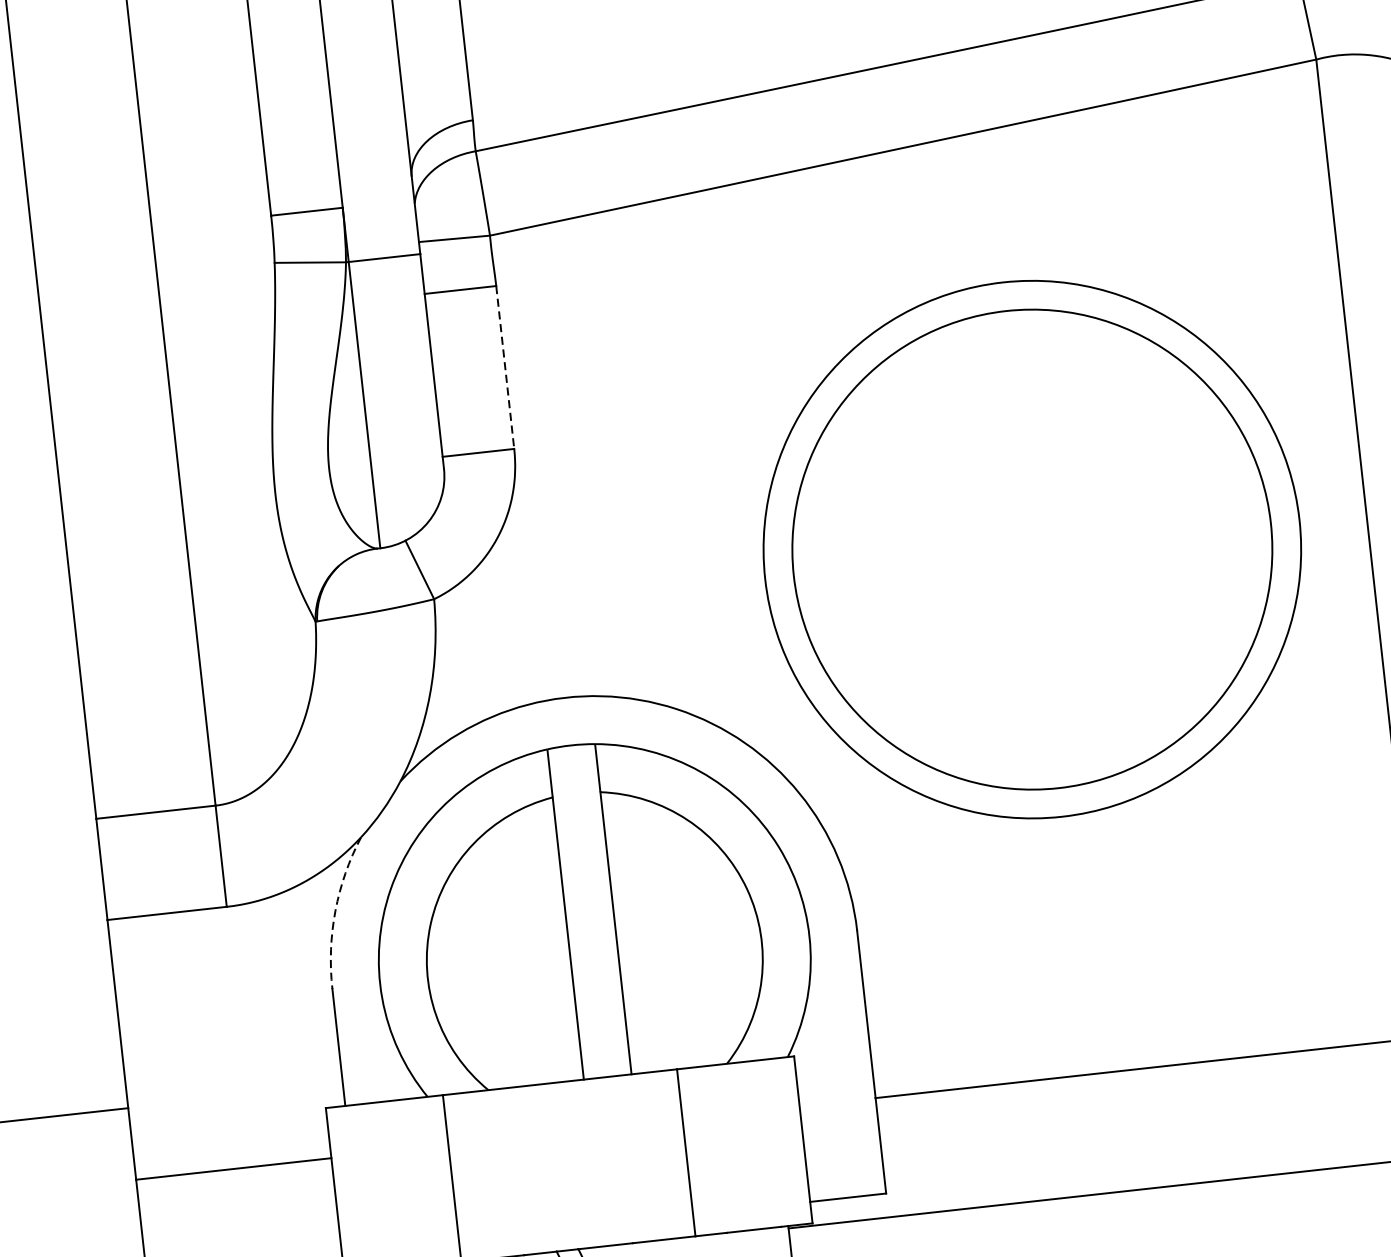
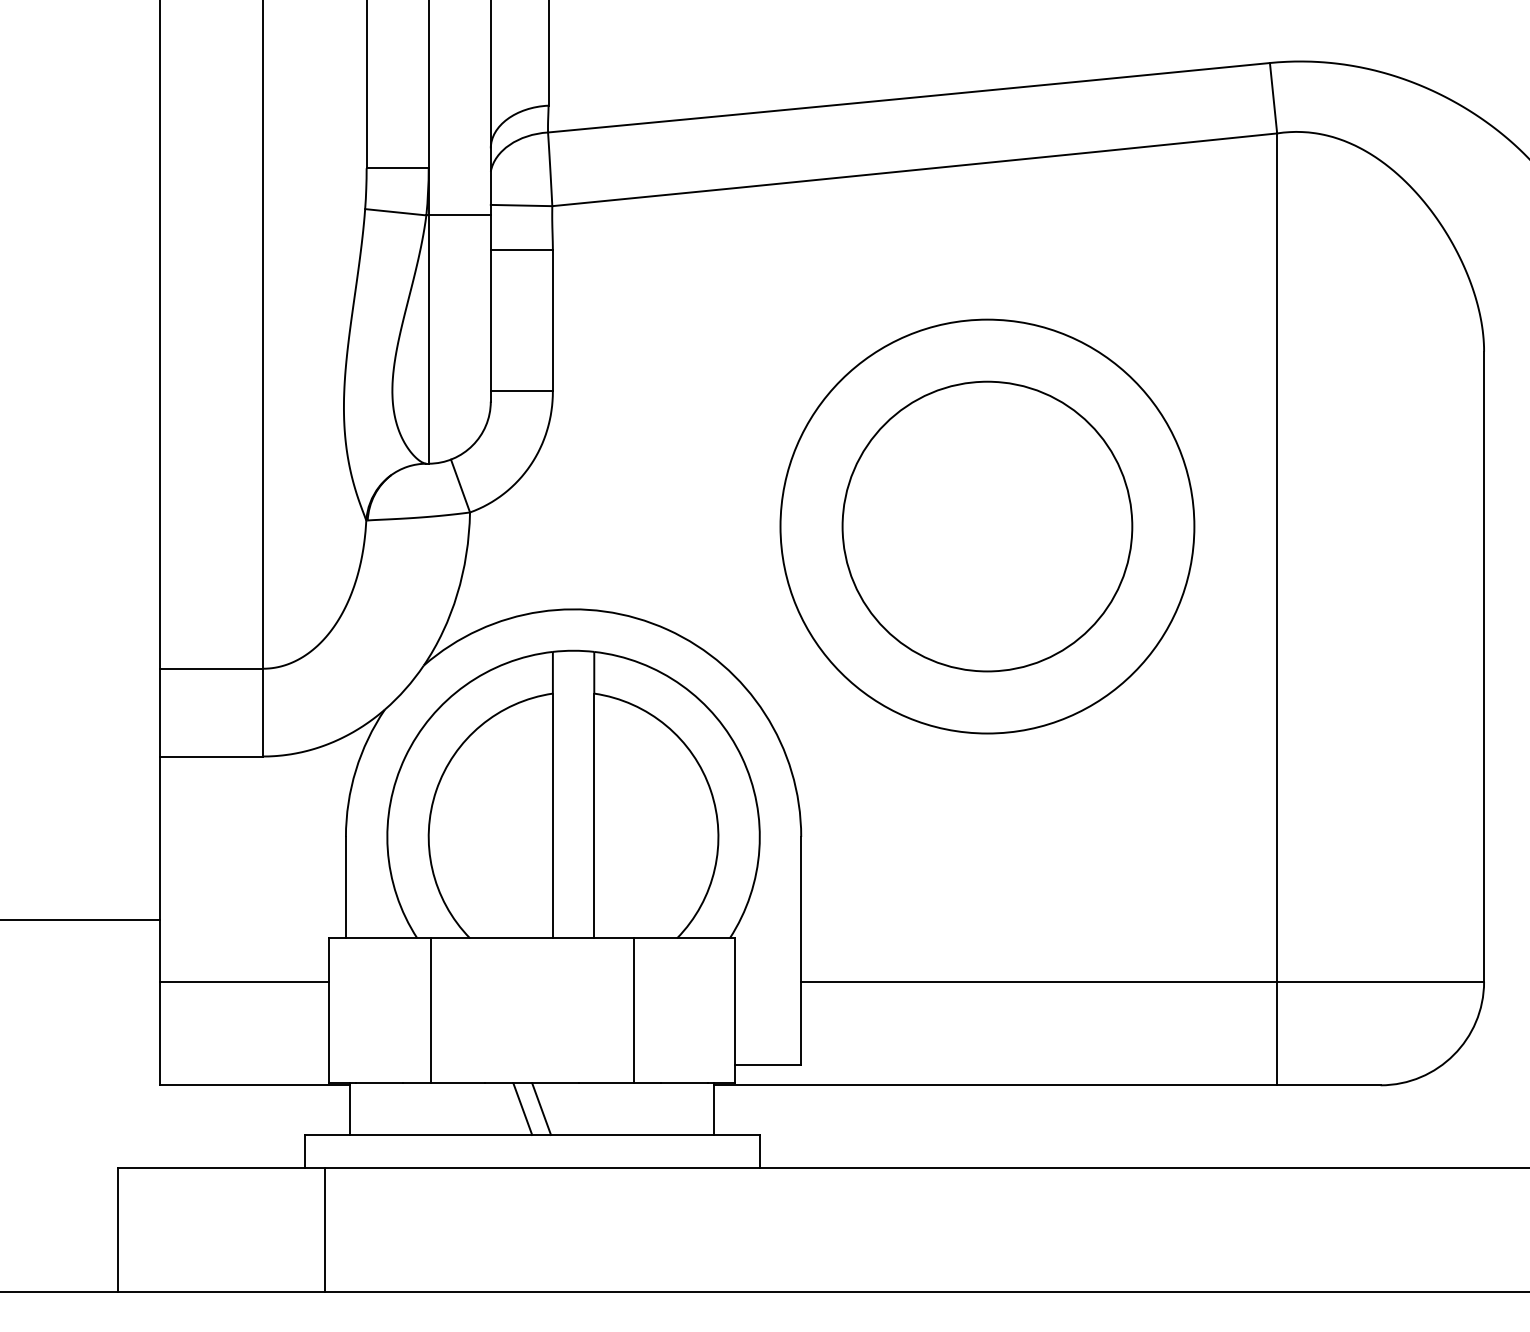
line: (504, 367) -> (552, 320), dashed -> solid
circle: (1032, 549) -> (987, 526), size x0.62
arc: (334, 911) -> (355, 770), dashed -> solid

